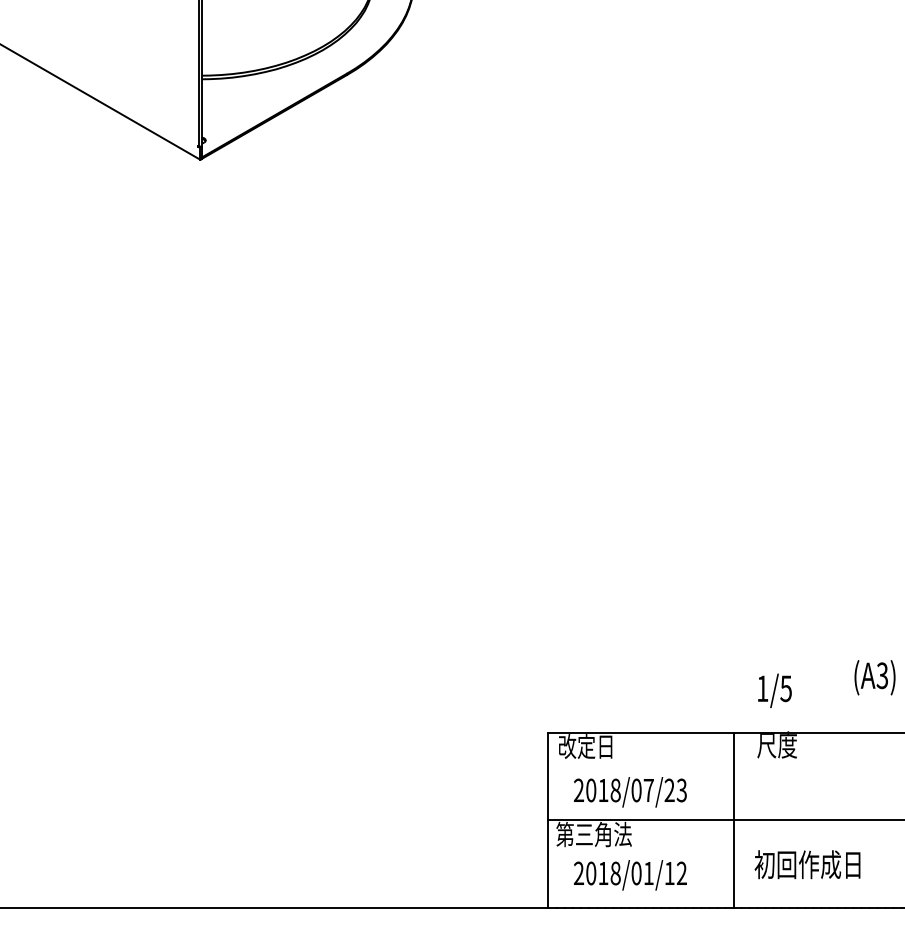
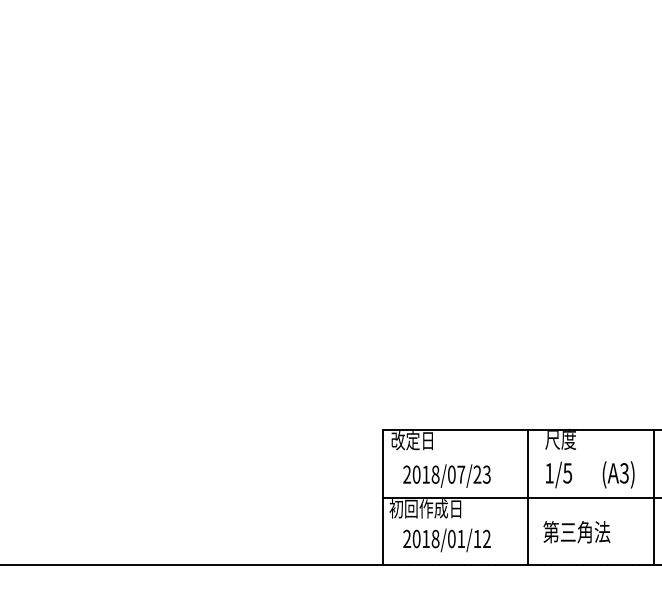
text: (874, 677) -> (618, 474), moved
text: (774, 690) -> (558, 474), moved
line: (897, 820) -> (653, 497), added
text: (602, 834) -> (425, 508), 第三角法 -> 初回作成日
text: (807, 864) -> (584, 532), 初回作成日 -> 第三角法

